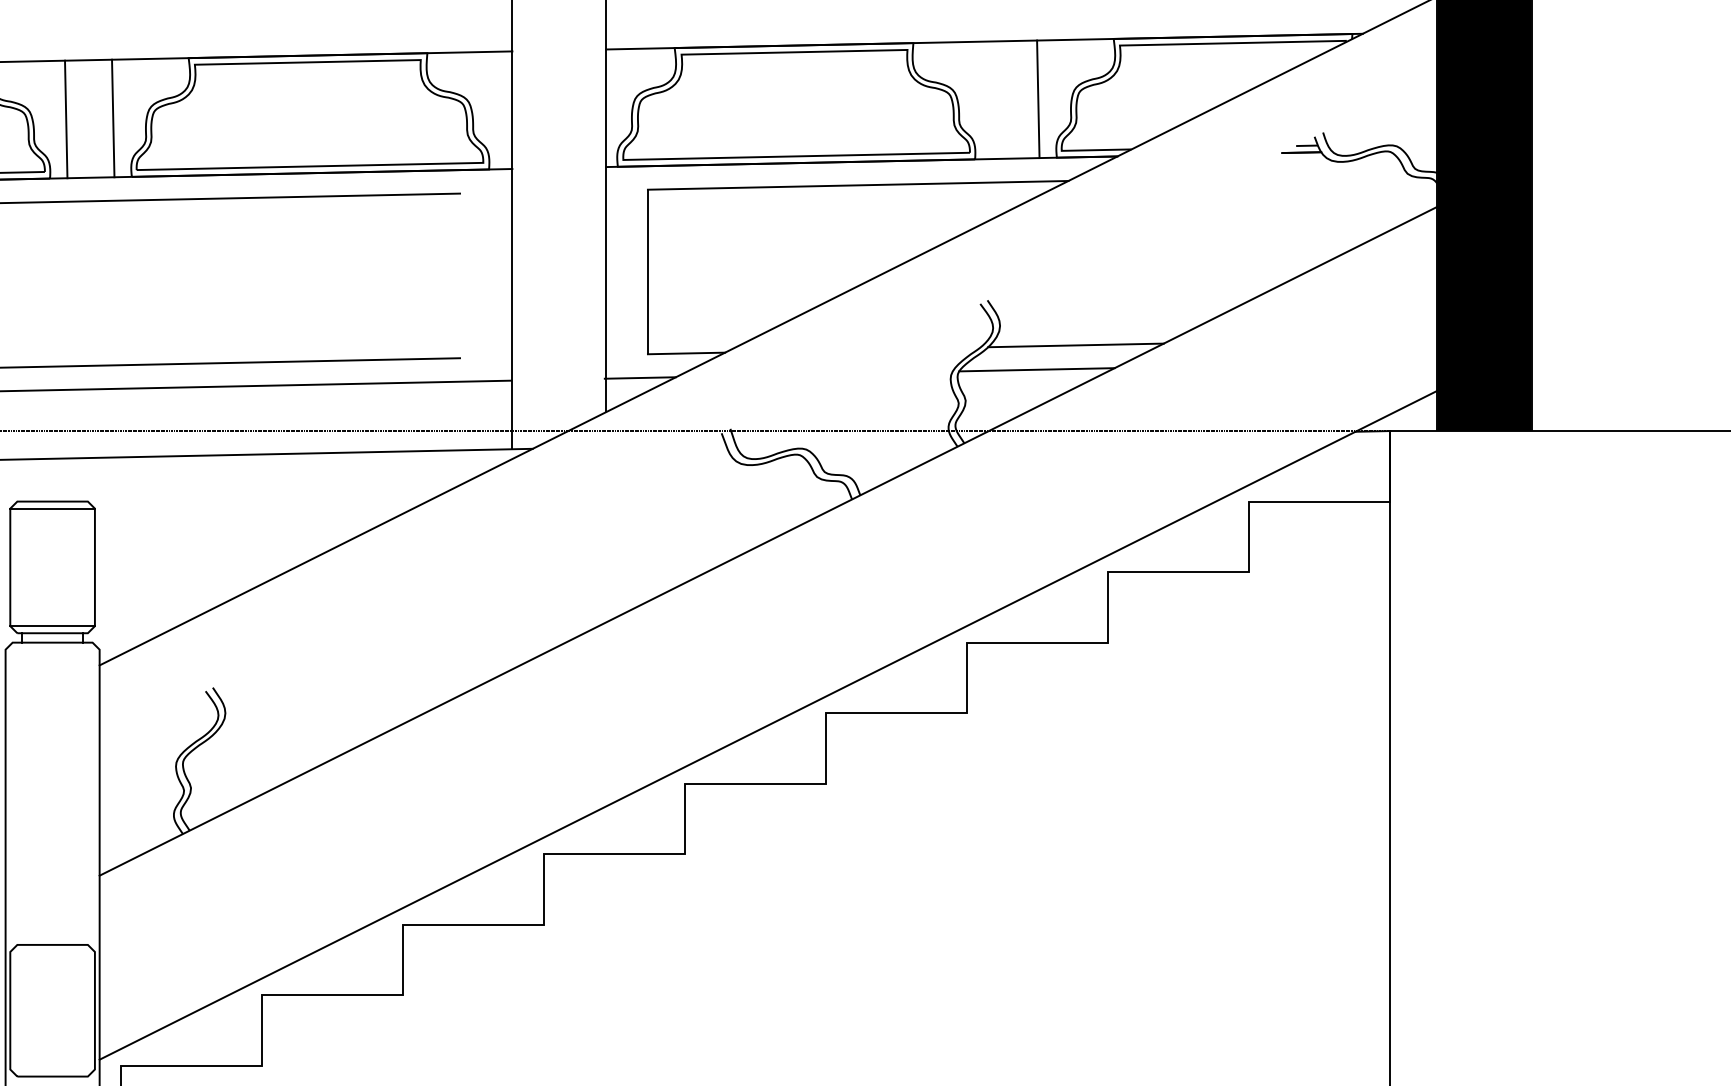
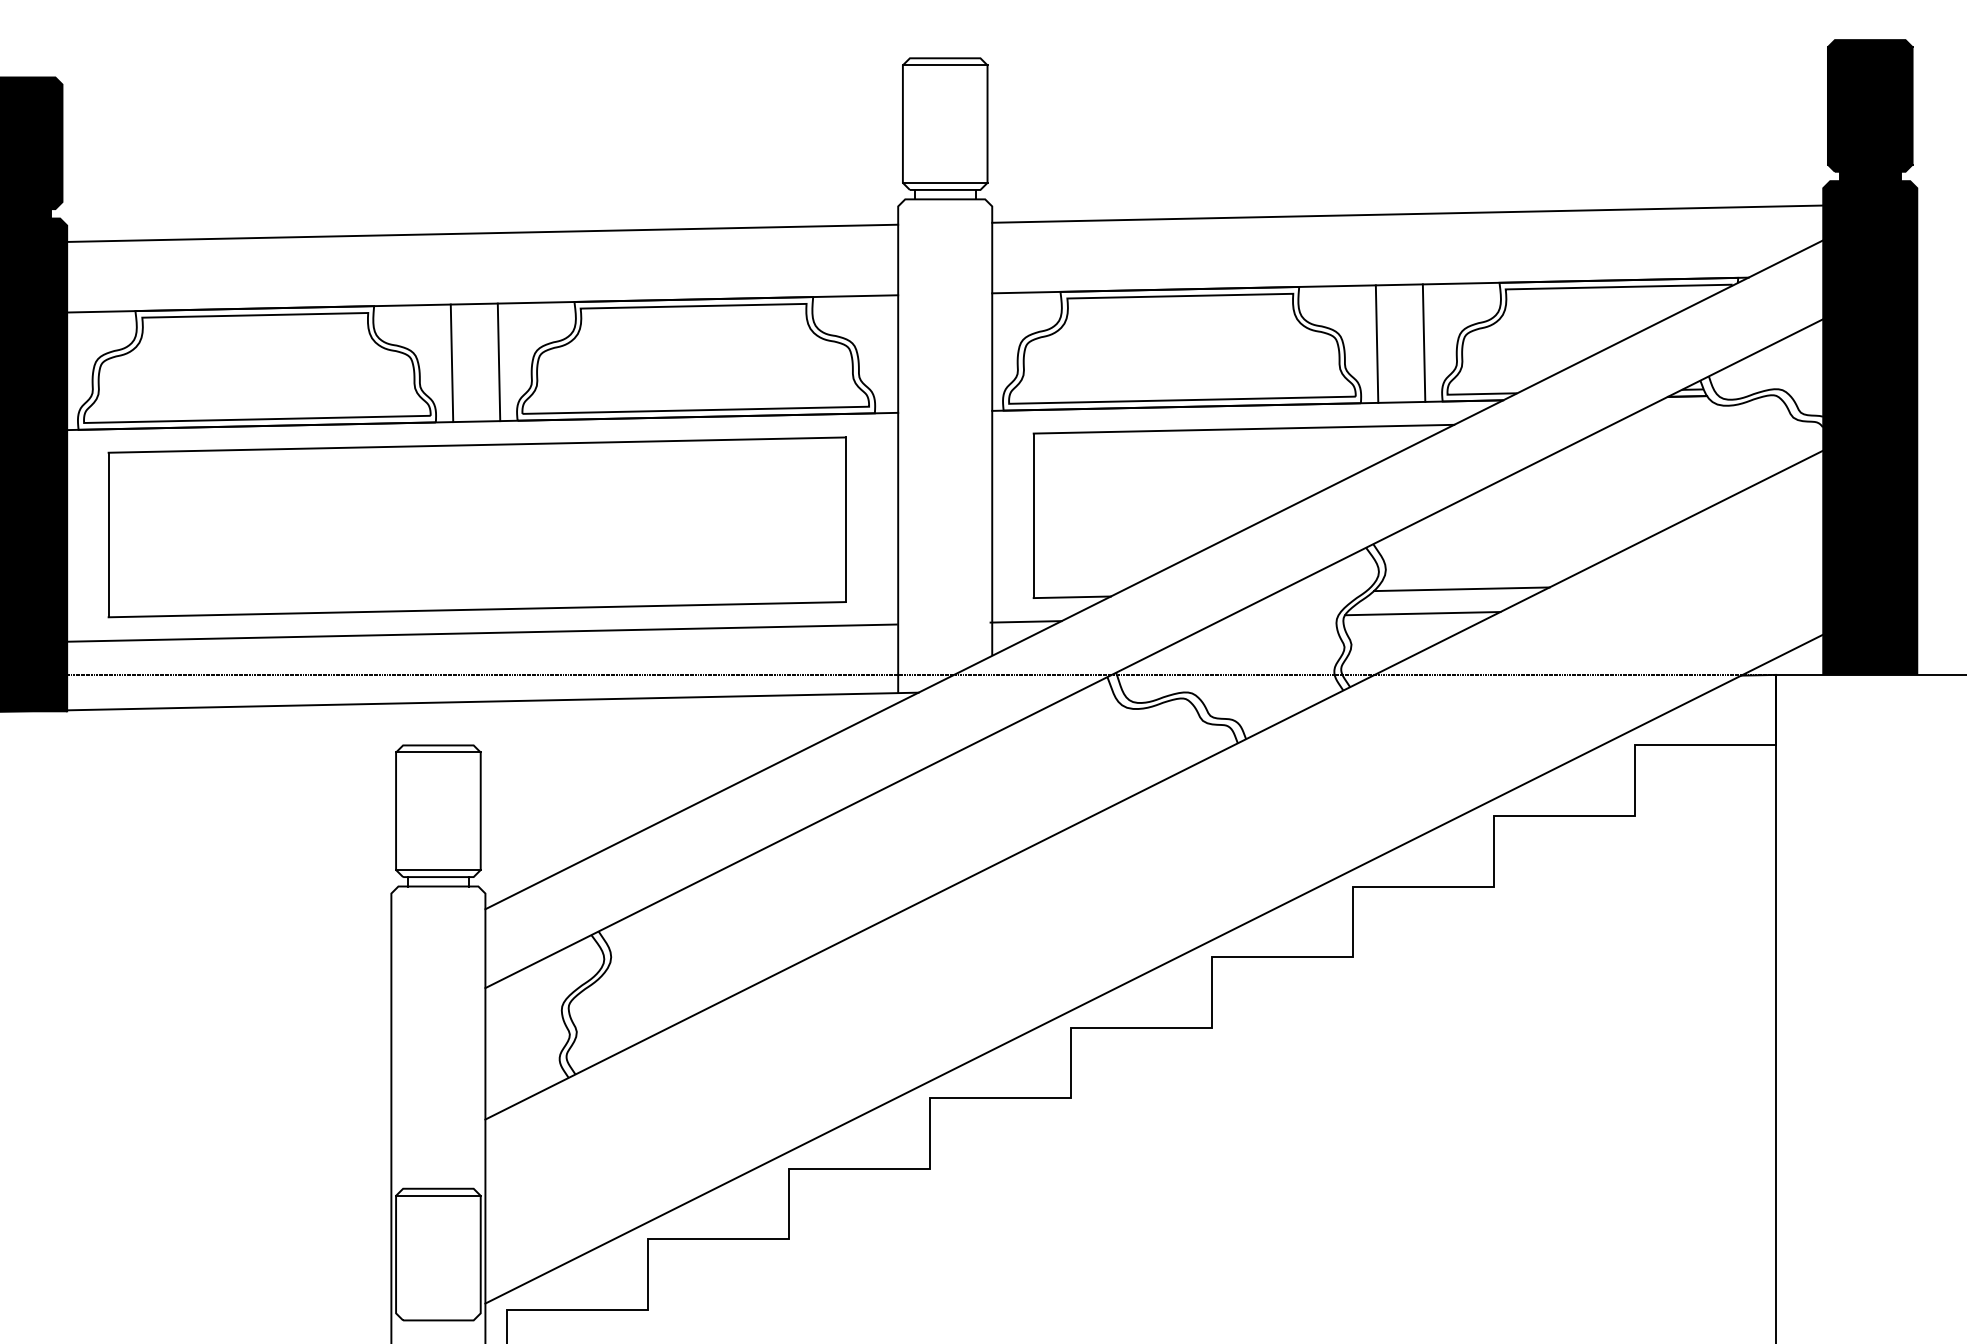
line: (990, 99) -> (1376, 343), added
line: (459, 275) -> (845, 519), added
line: (768, 409) -> (1154, 653), added
line: (52, 951) -> (438, 1195), added

